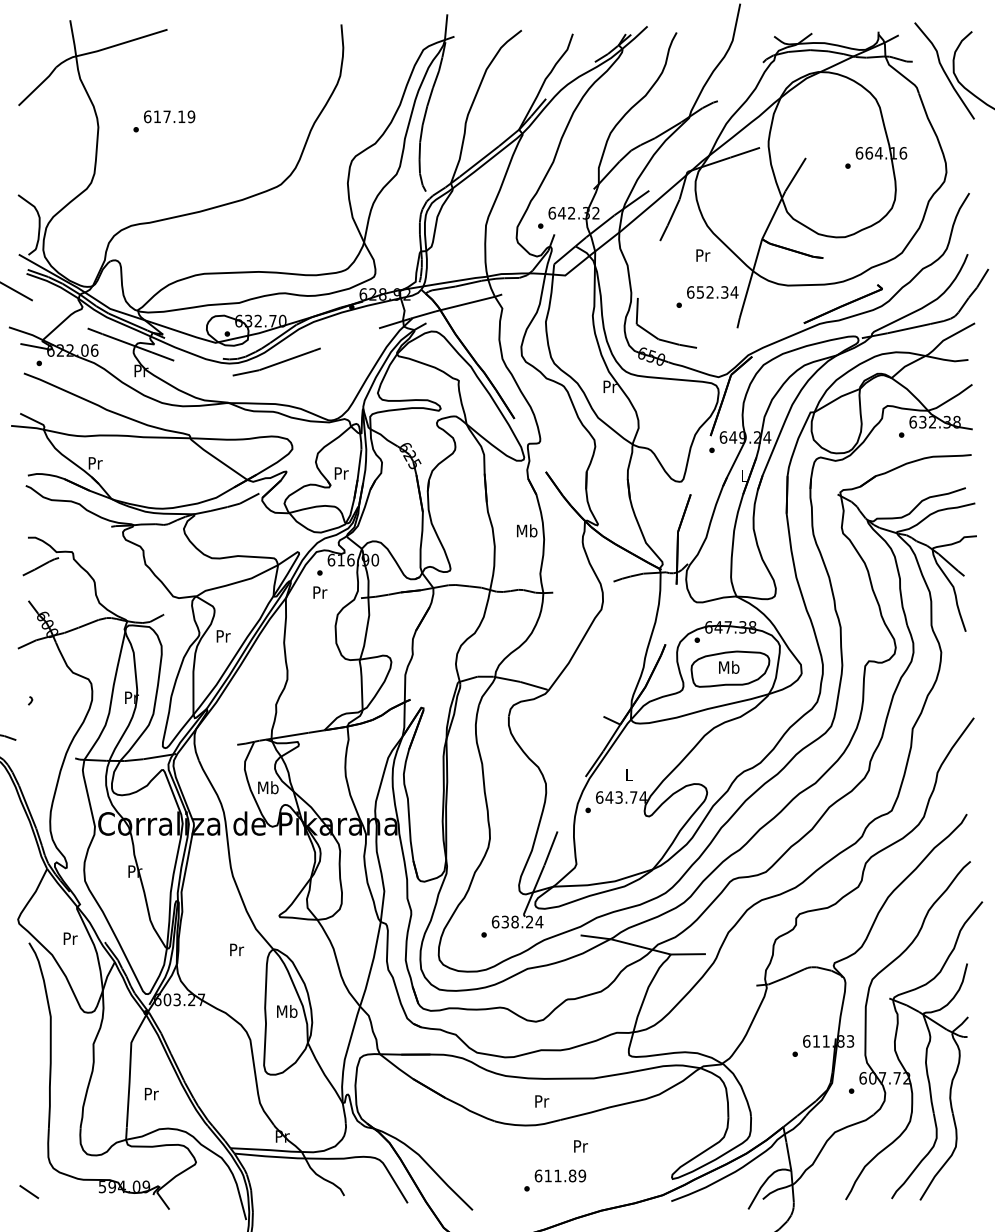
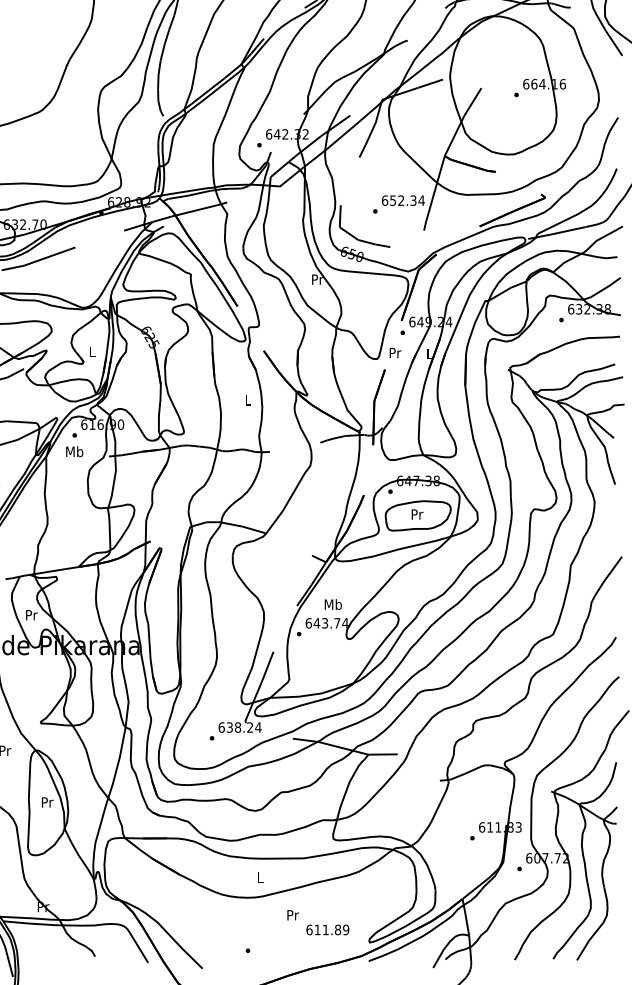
text: (703, 255) -> (395, 353), moved
text: (341, 473) -> (92, 352), Pr -> L
text: (527, 530) -> (248, 399), Mb -> L
text: (319, 591) -> (74, 450), Pr -> Mb
text: (729, 666) -> (417, 513), Mb -> Pr
text: (628, 774) -> (332, 604), L -> Mb
text: (268, 787) -> (31, 614), Mb -> Pr
text: (287, 1011) -> (47, 802), Mb -> Pr
text: (542, 1101) -> (260, 877), Pr -> L
text: (560, 1175) -> (327, 929), moved

